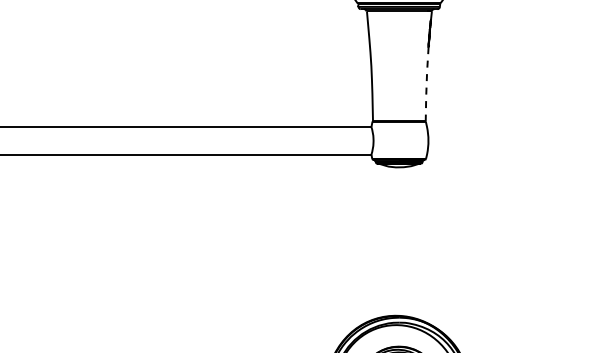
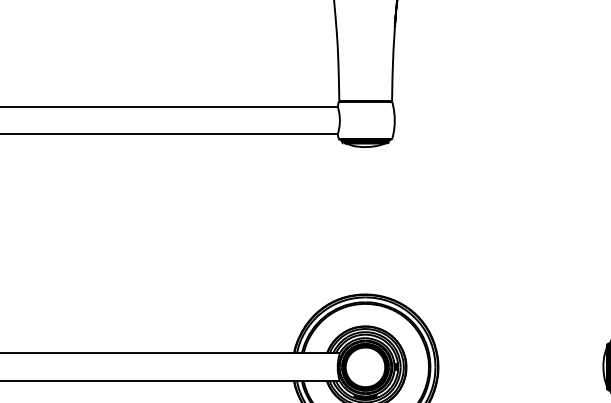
line: (426, 84) -> (392, 64), dashed -> solid

